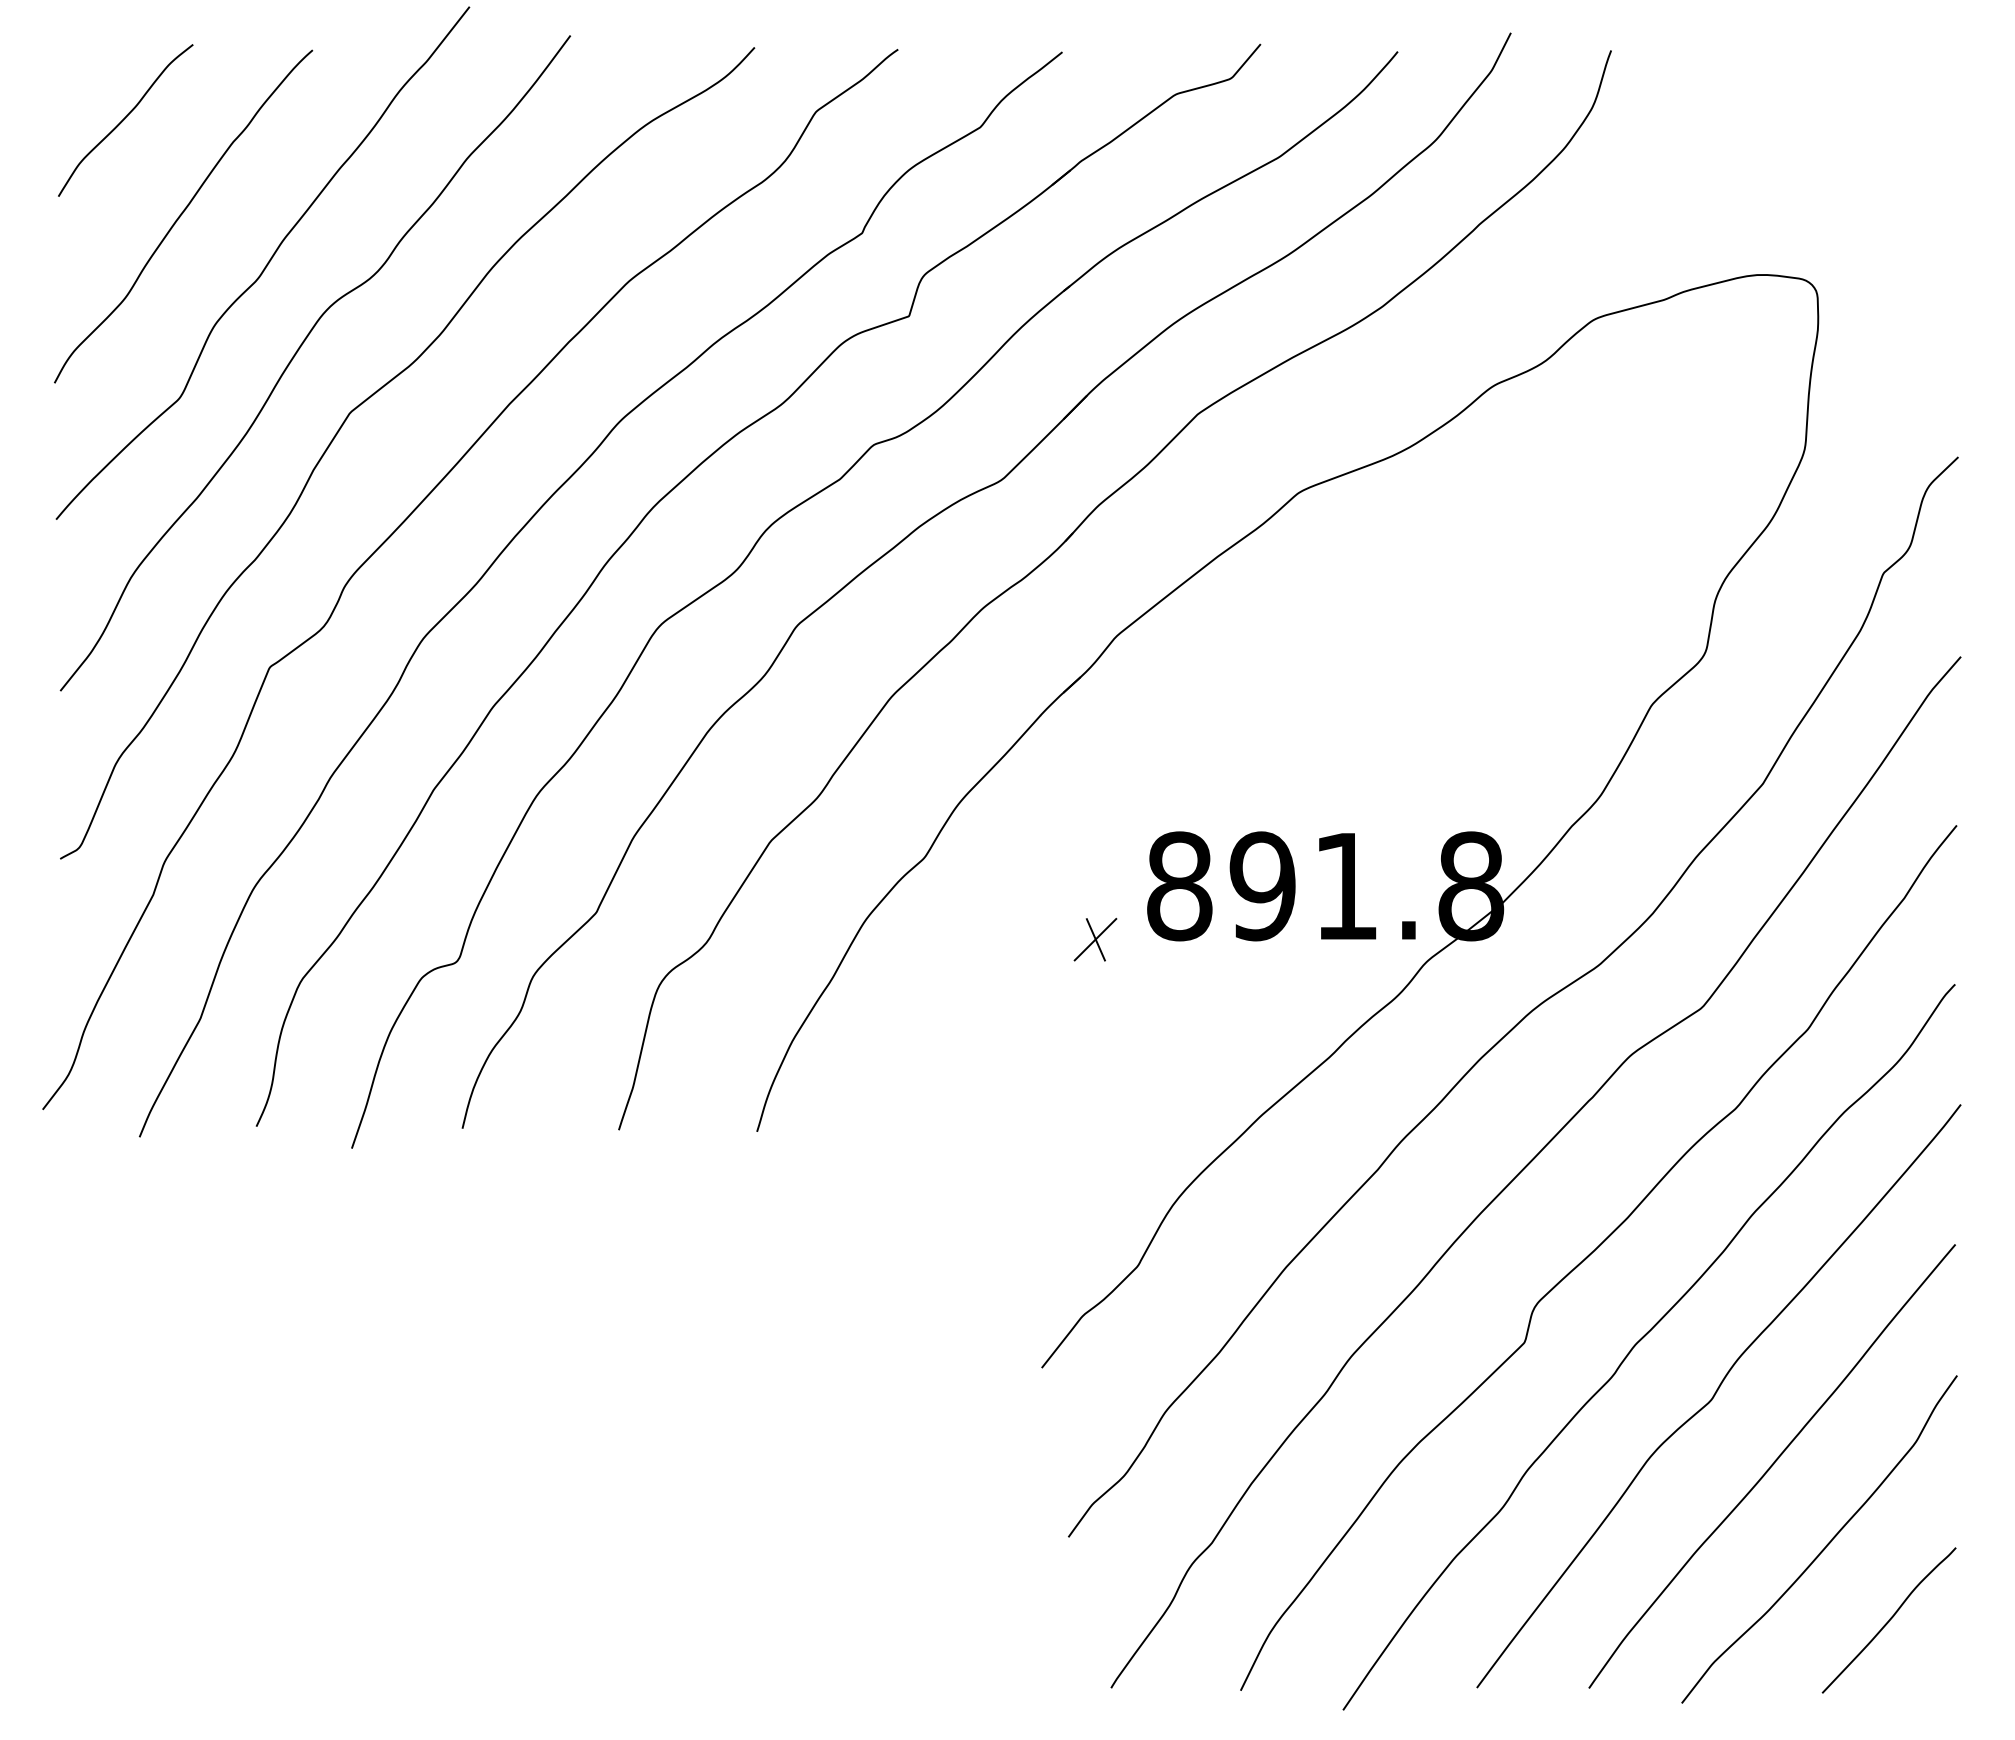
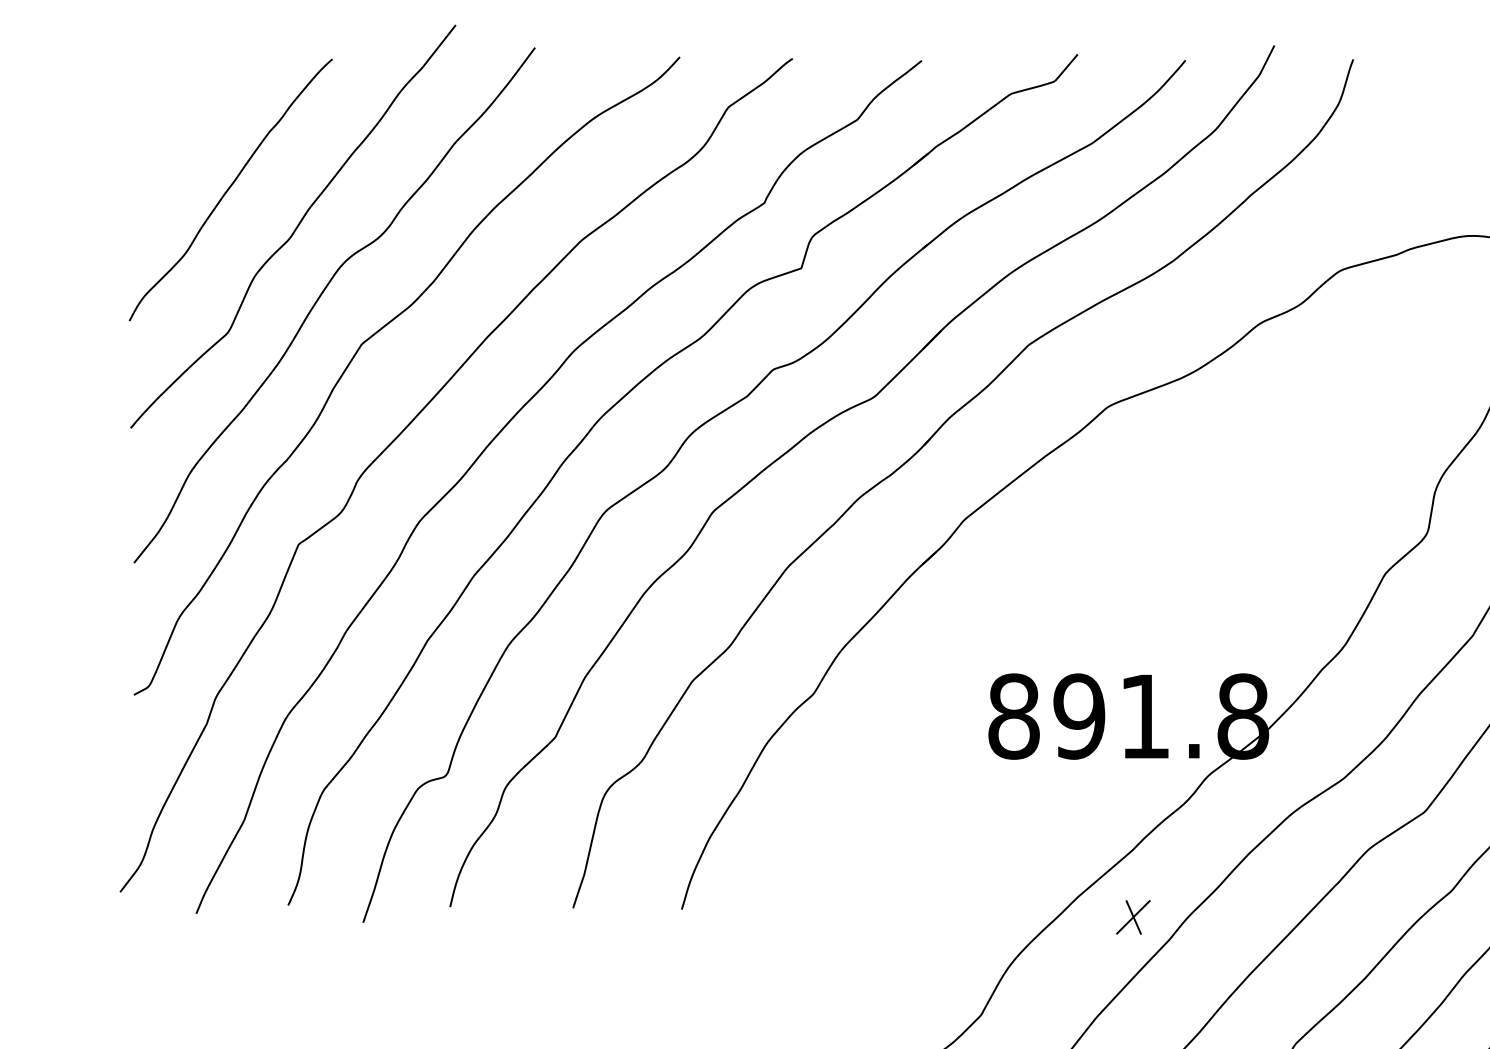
curve: (124, 120) -> (184, 114), removed
part: (1095, 939) -> (1133, 917), moved

